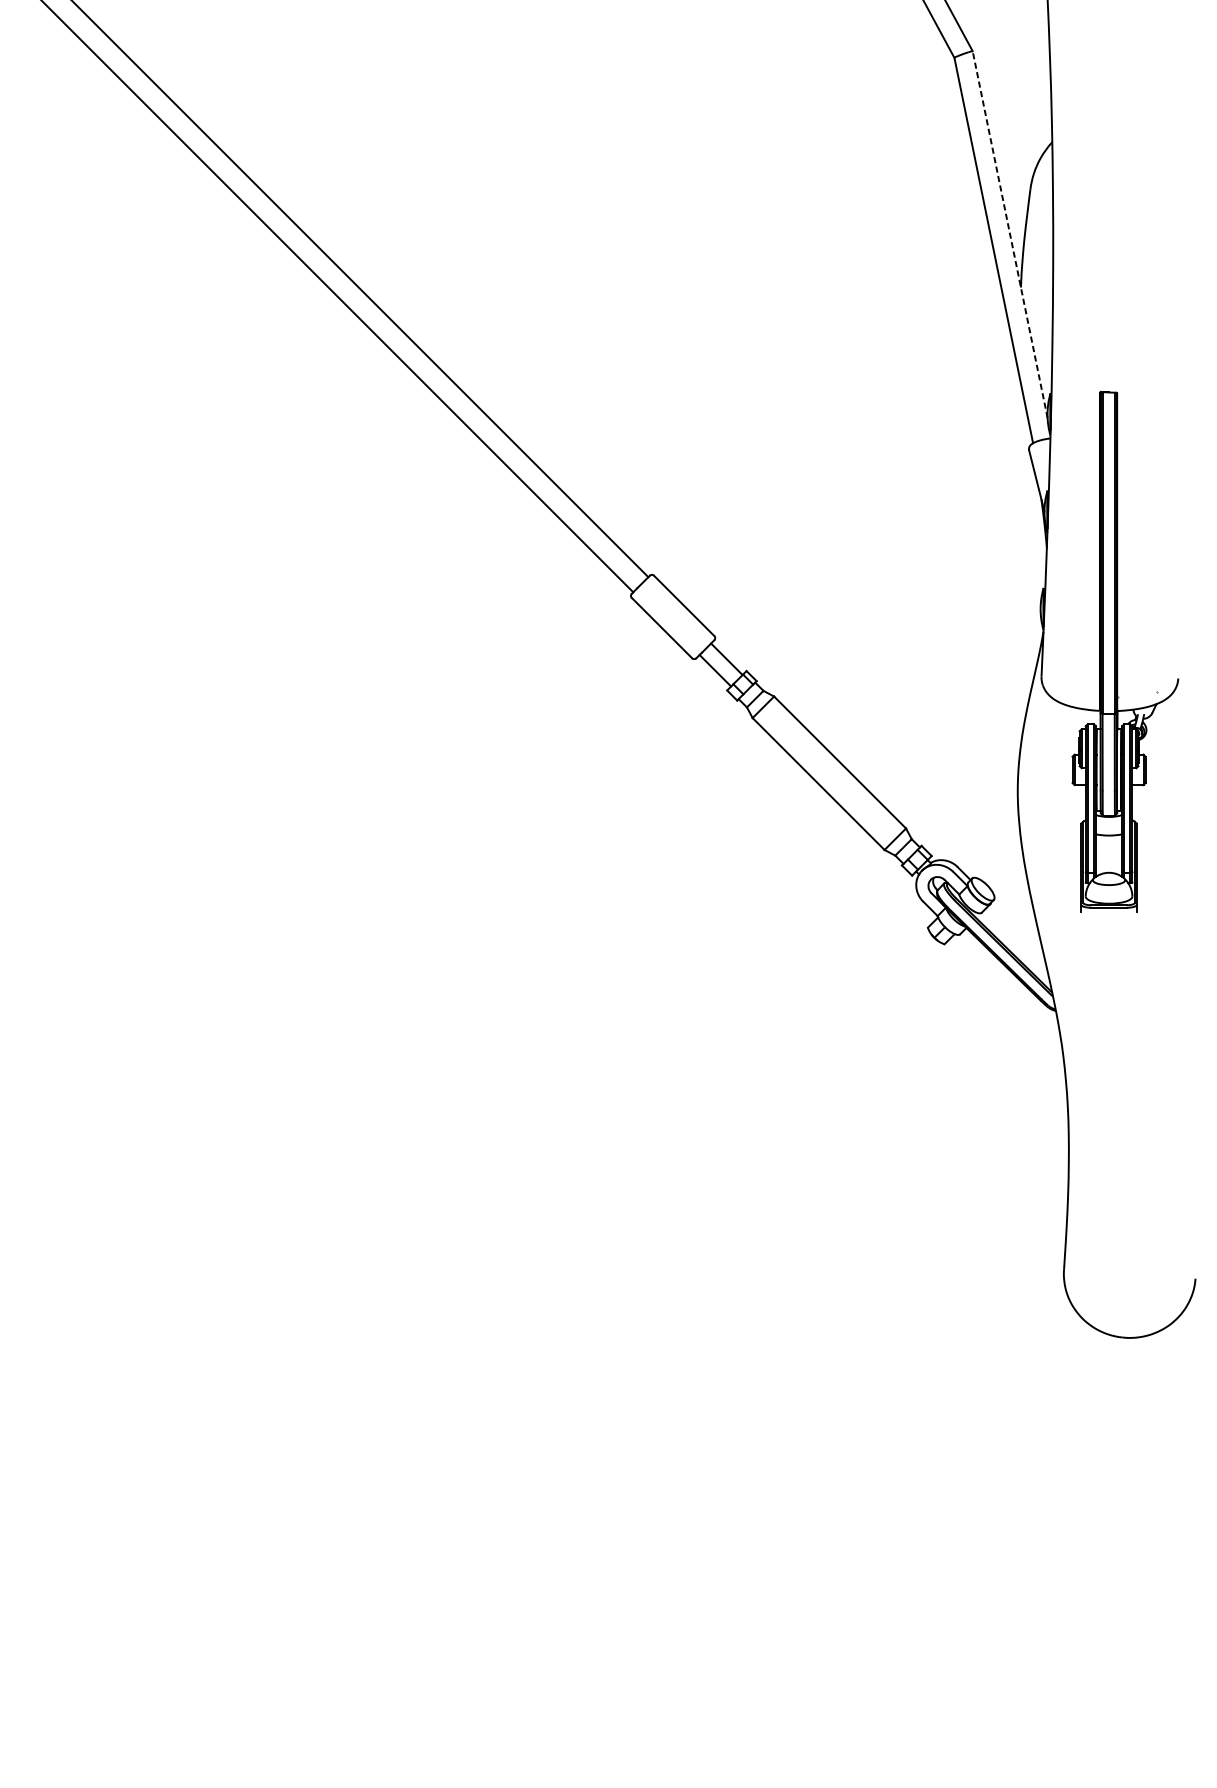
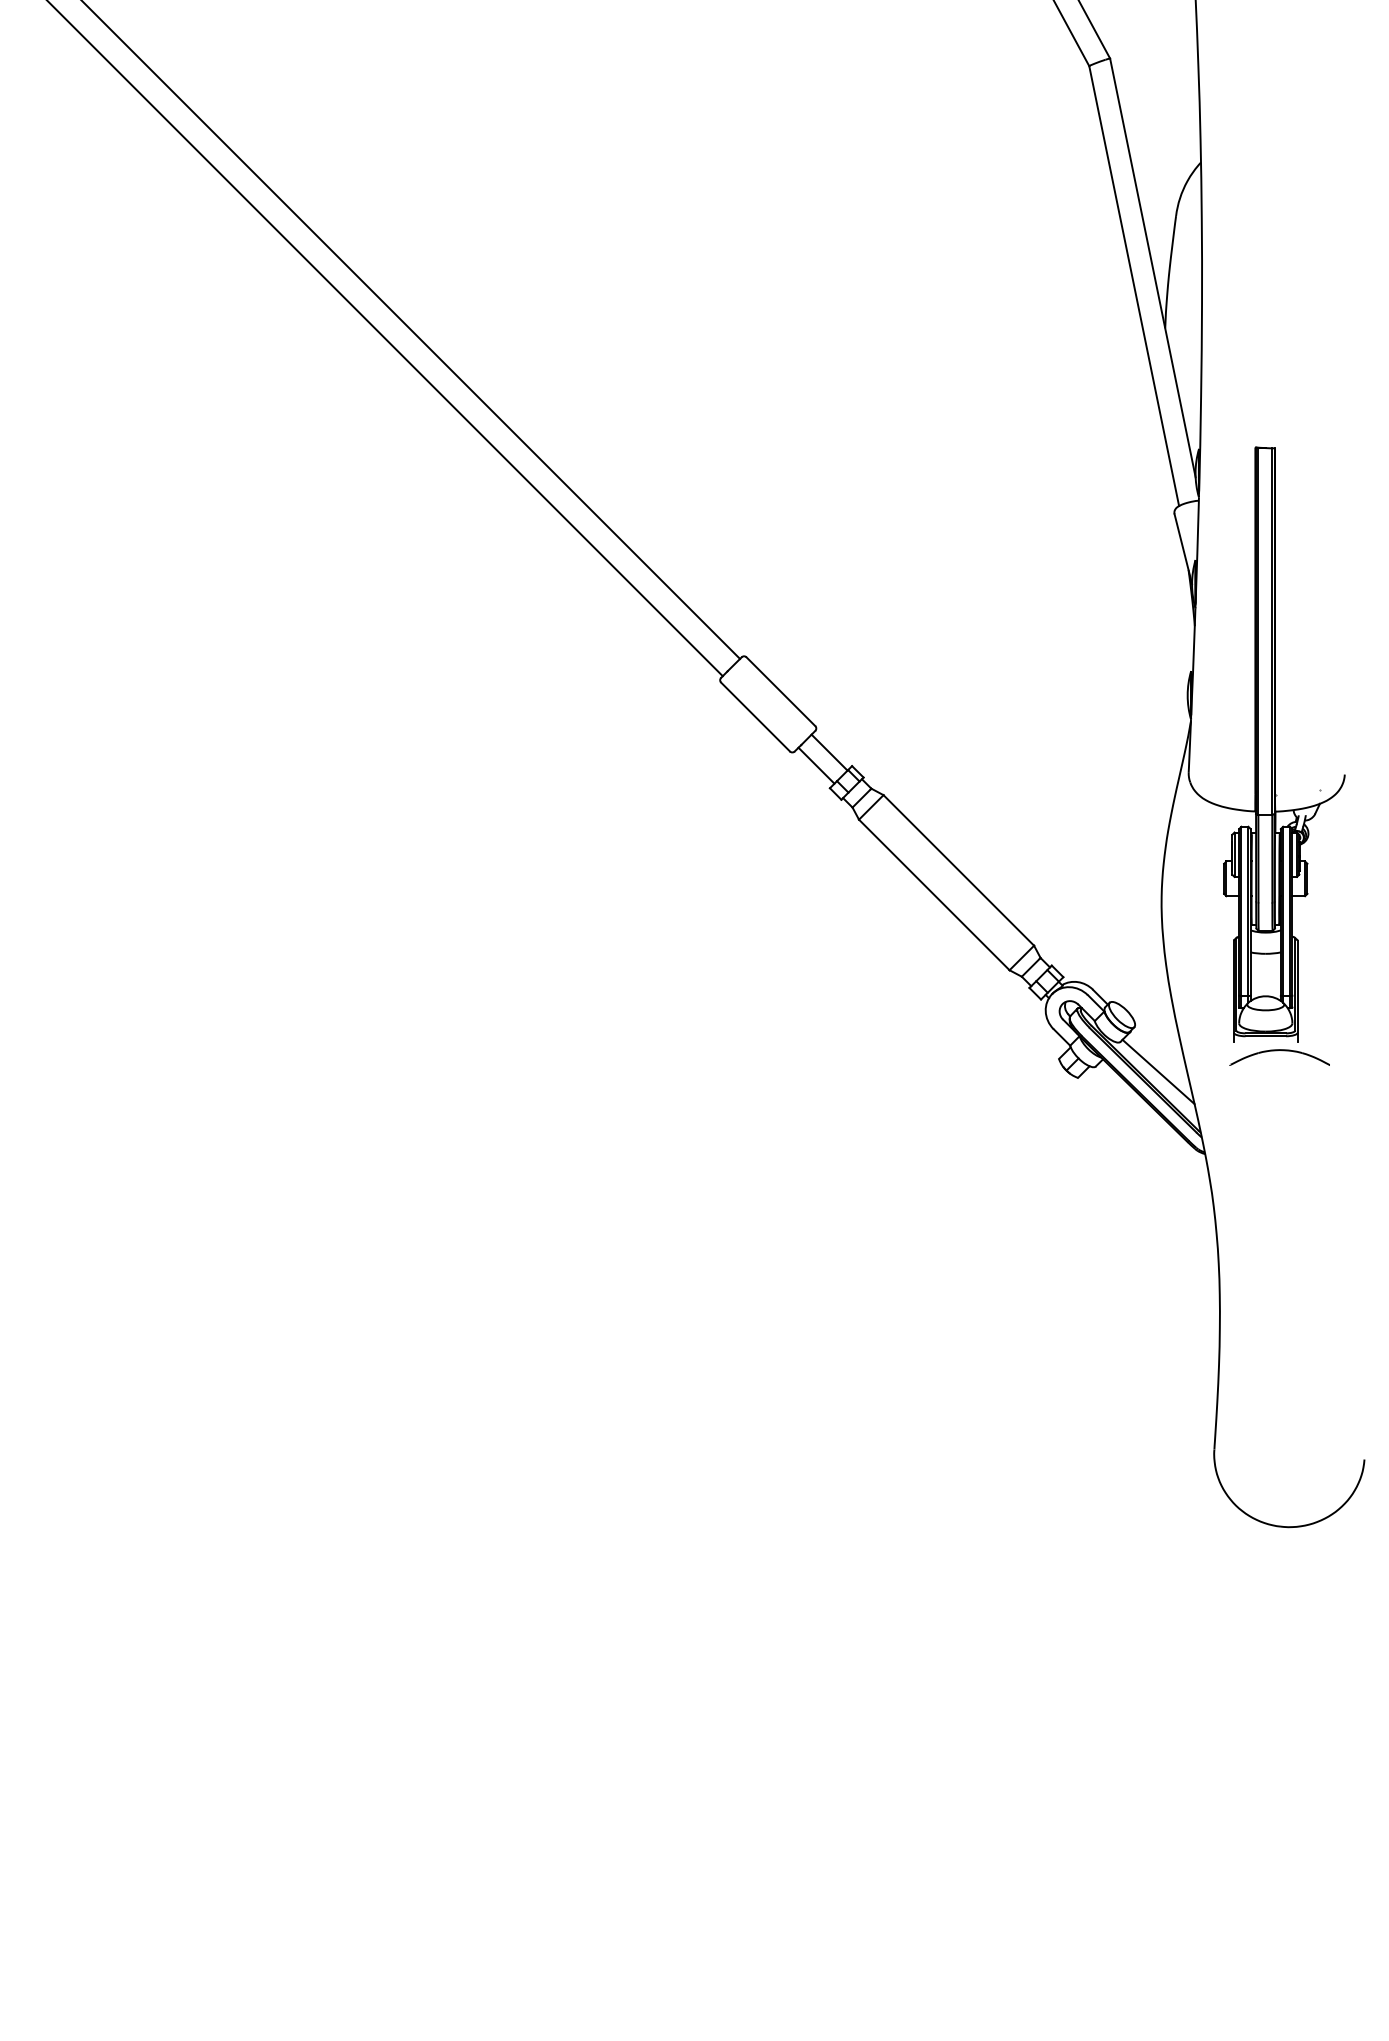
line: (1009, 235) -> (1152, 268), dashed -> solid
part: (1119, 921) -> (1277, 1051), added
line: (1015, 938) -> (1158, 1071), added

